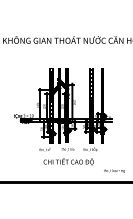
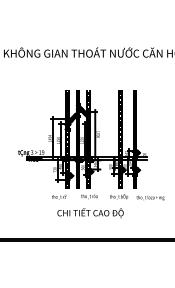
text: (114, 170) -> (150, 197), moved

